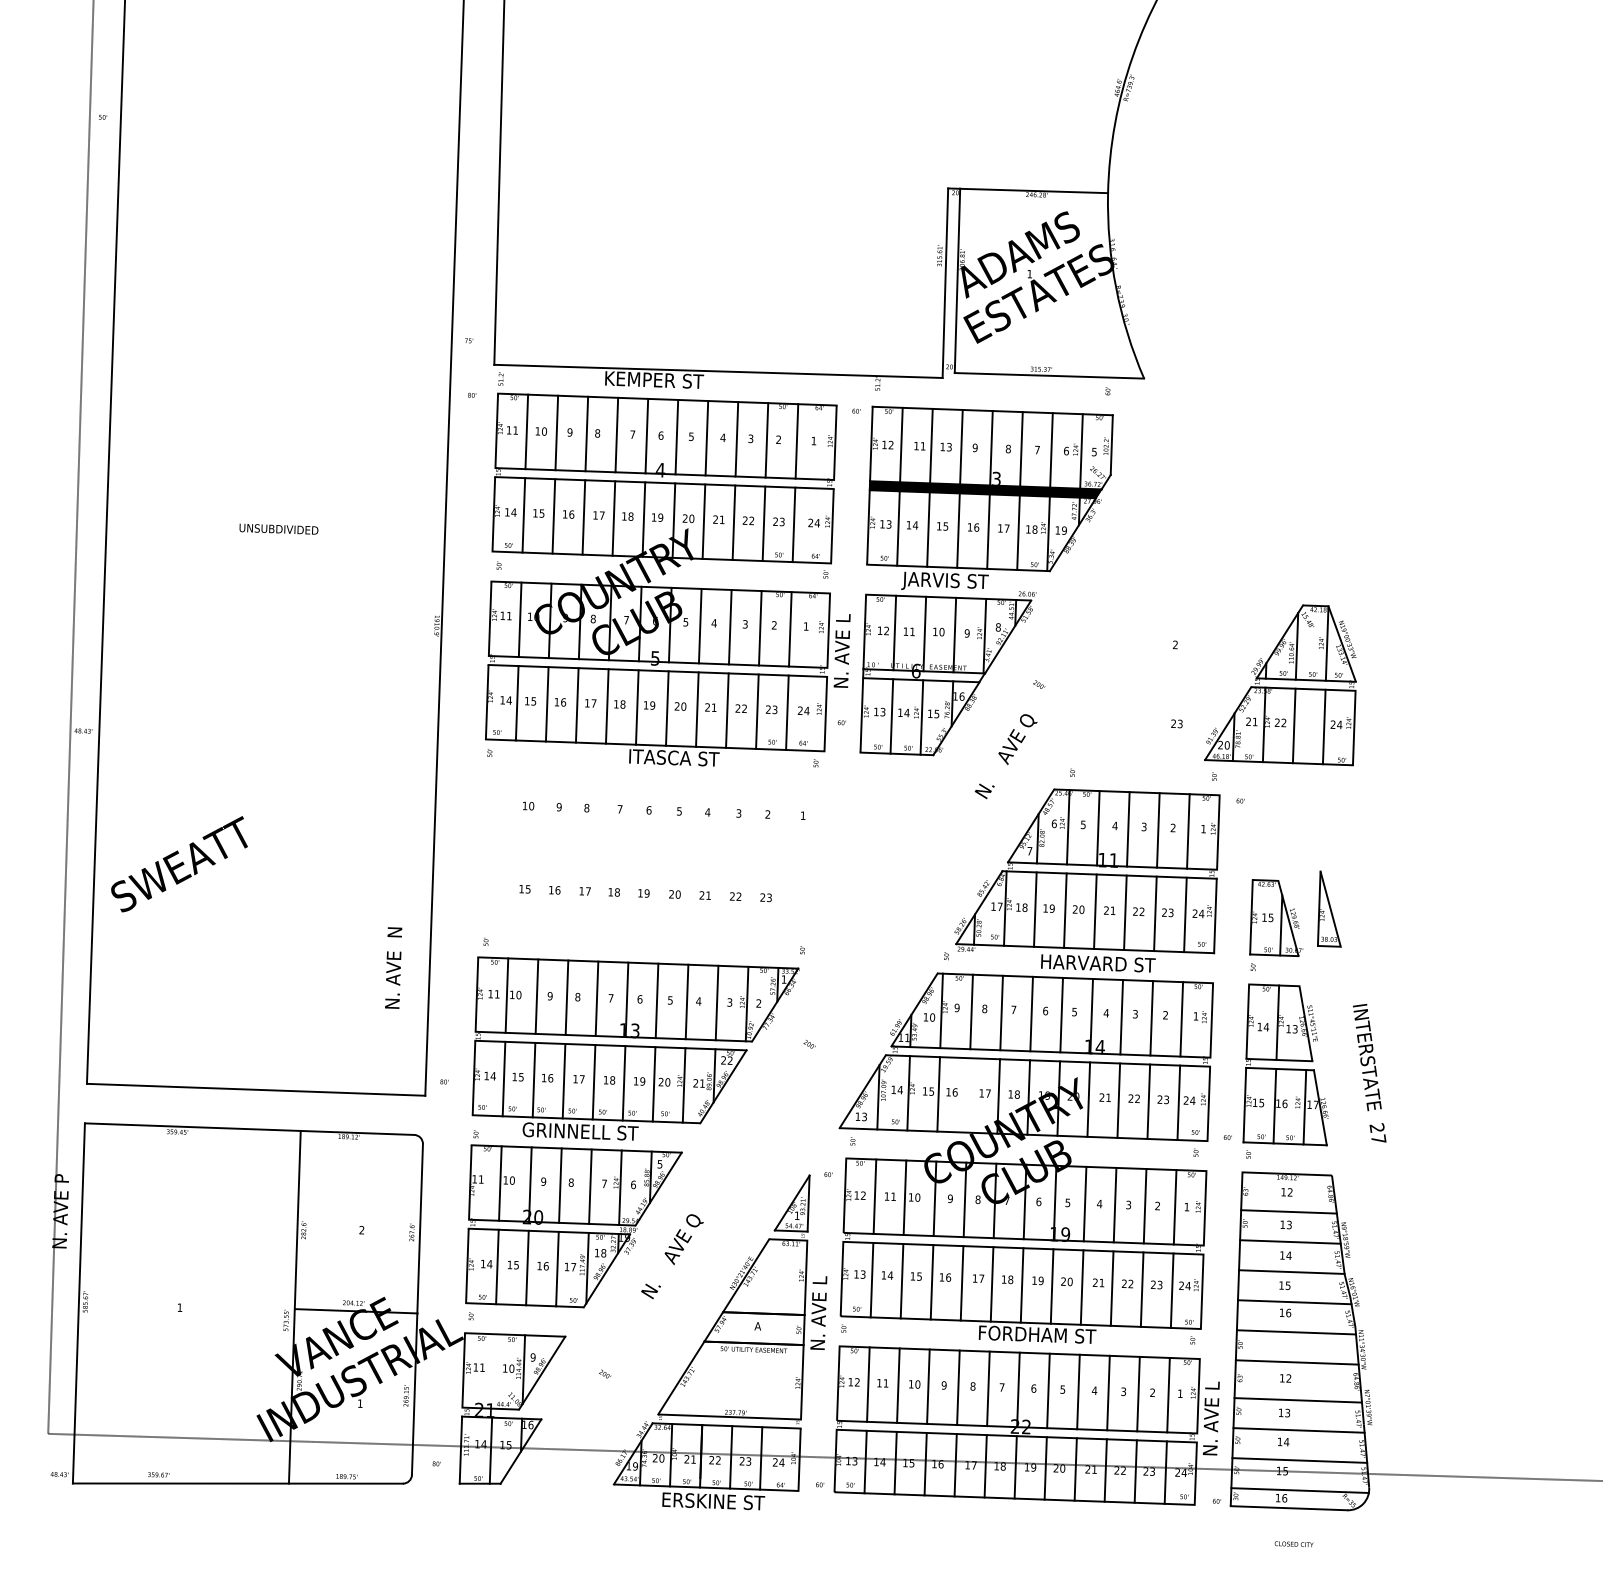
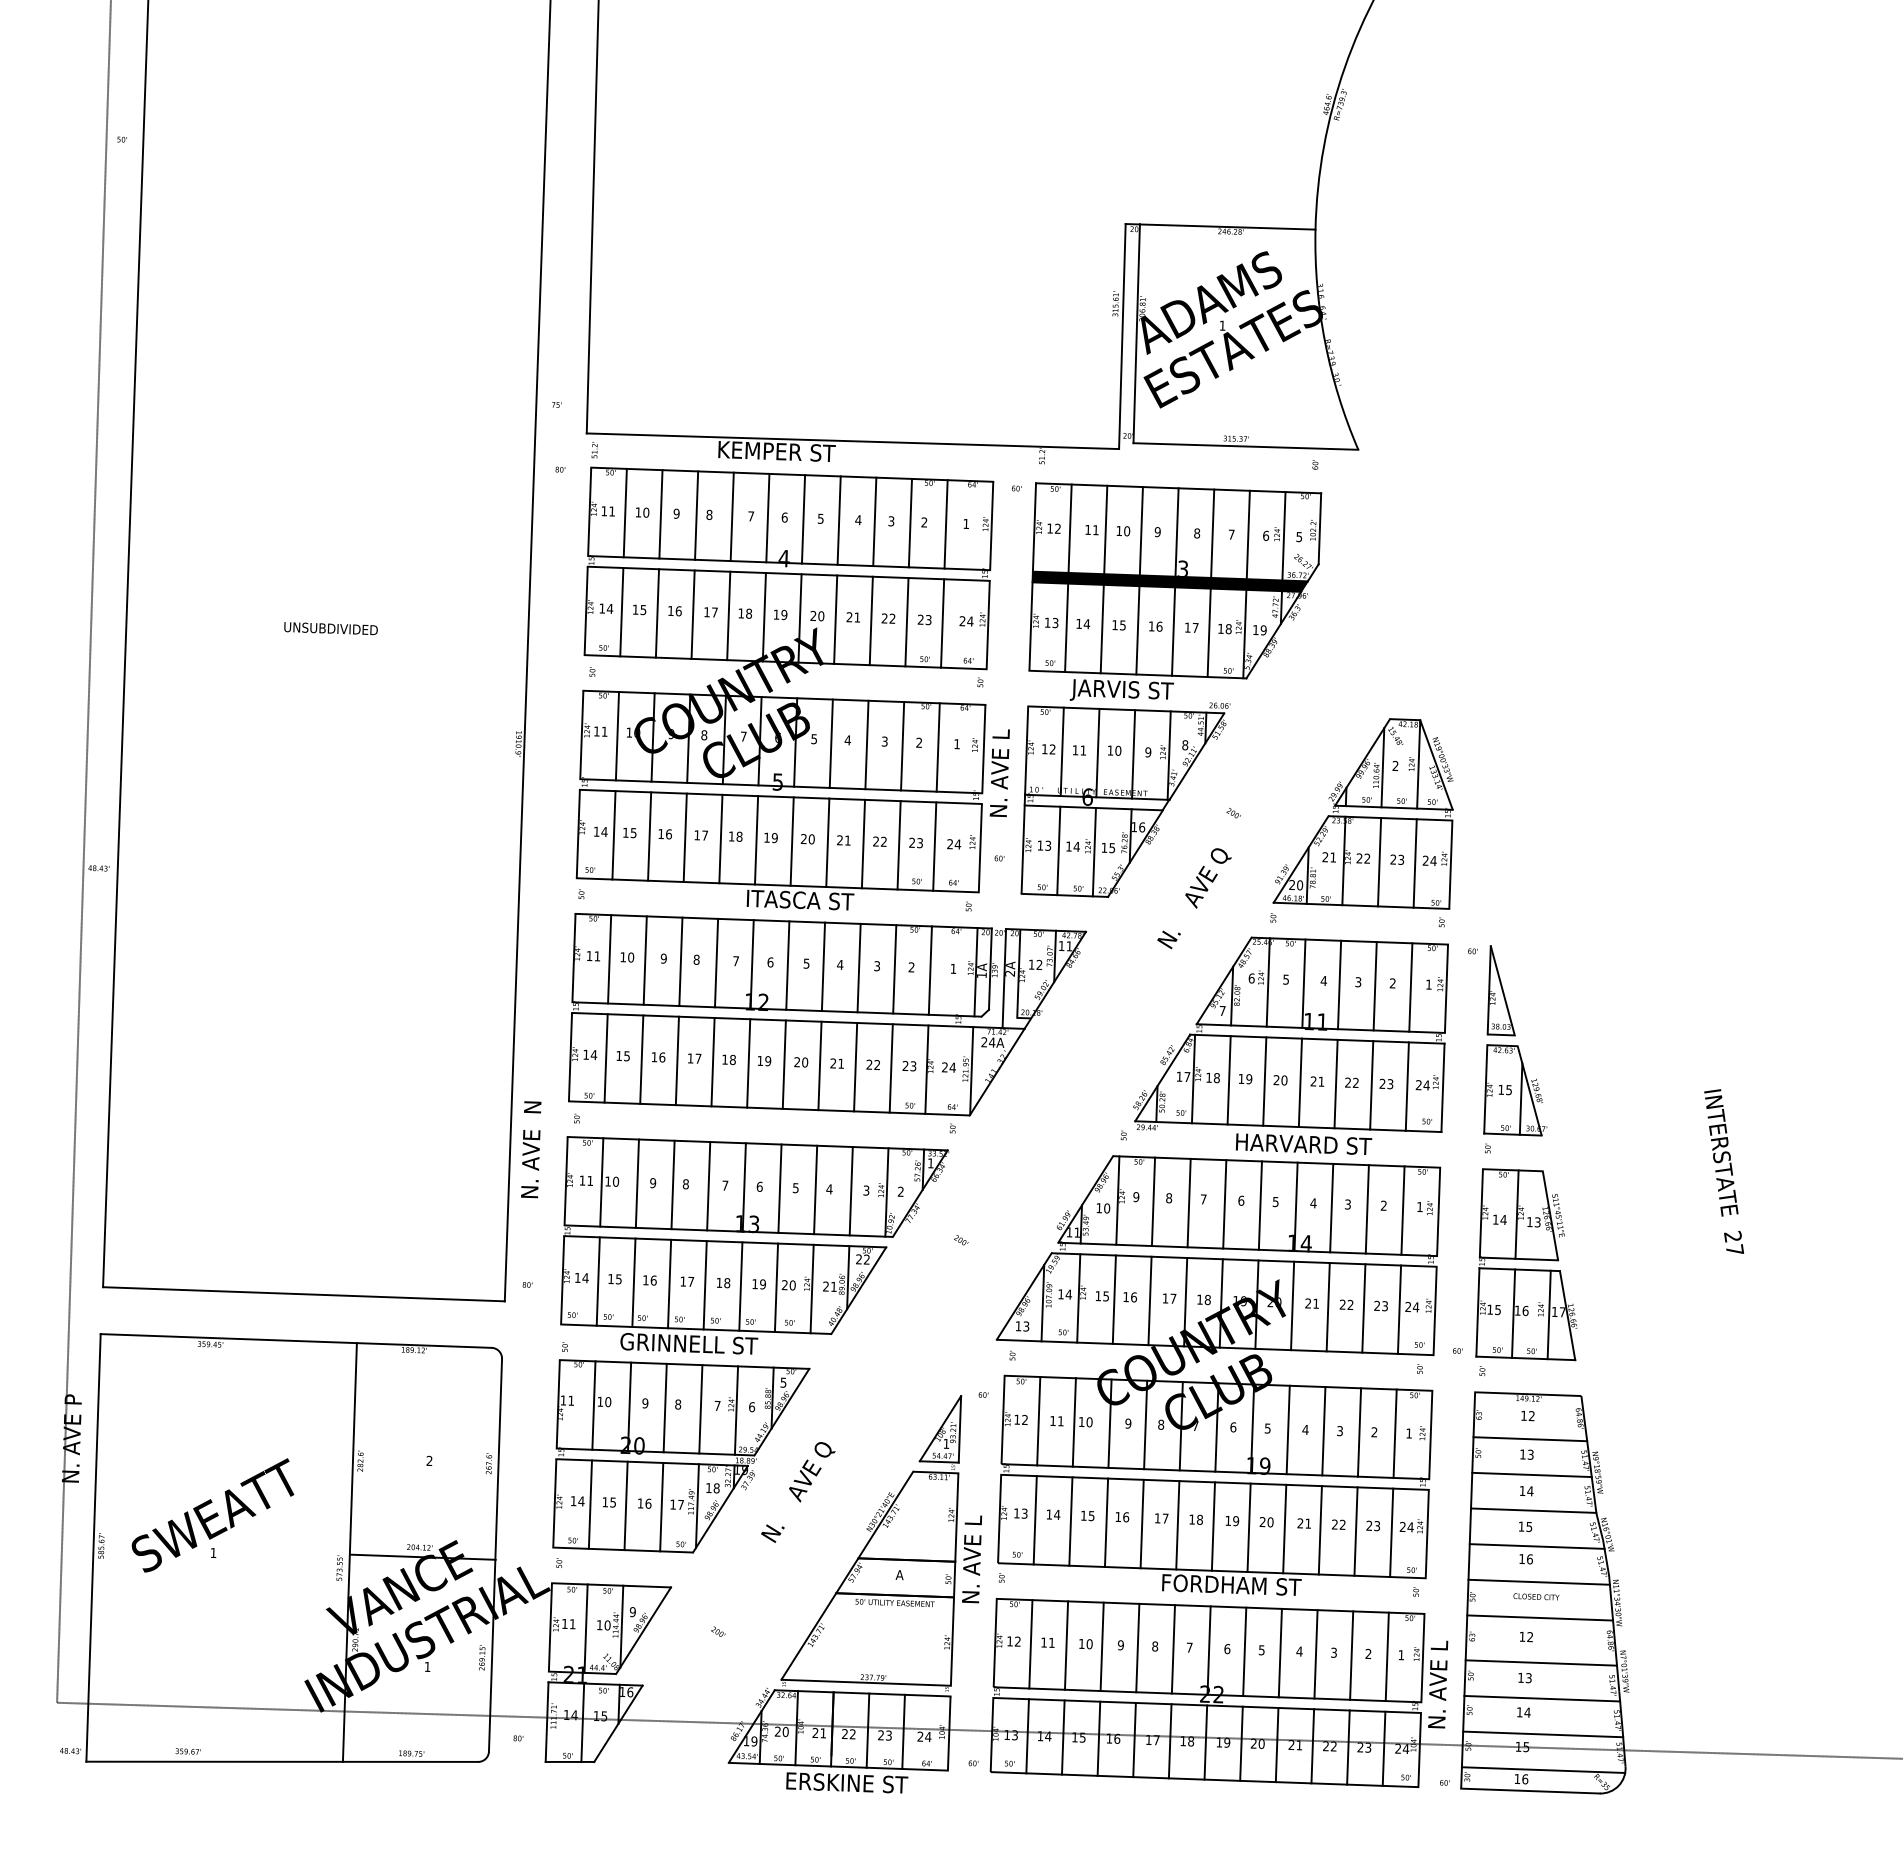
text: (949, 447) -> (1127, 531), 13 -> 10
part: (1279, 684) -> (1362, 813), moved
part: (697, 854) -> (827, 1014), added
text: (179, 864) -> (212, 1515), moved
part: (1328, 908) -> (1500, 990), moved
text: (393, 967) -> (531, 1149), moved
text: (1369, 1073) -> (1724, 1171), moved
line: (968, 1095) -> (1149, 1300), added
line: (493, 1371) -> (585, 1628), added
text: (1294, 1543) -> (1536, 1596), moved

